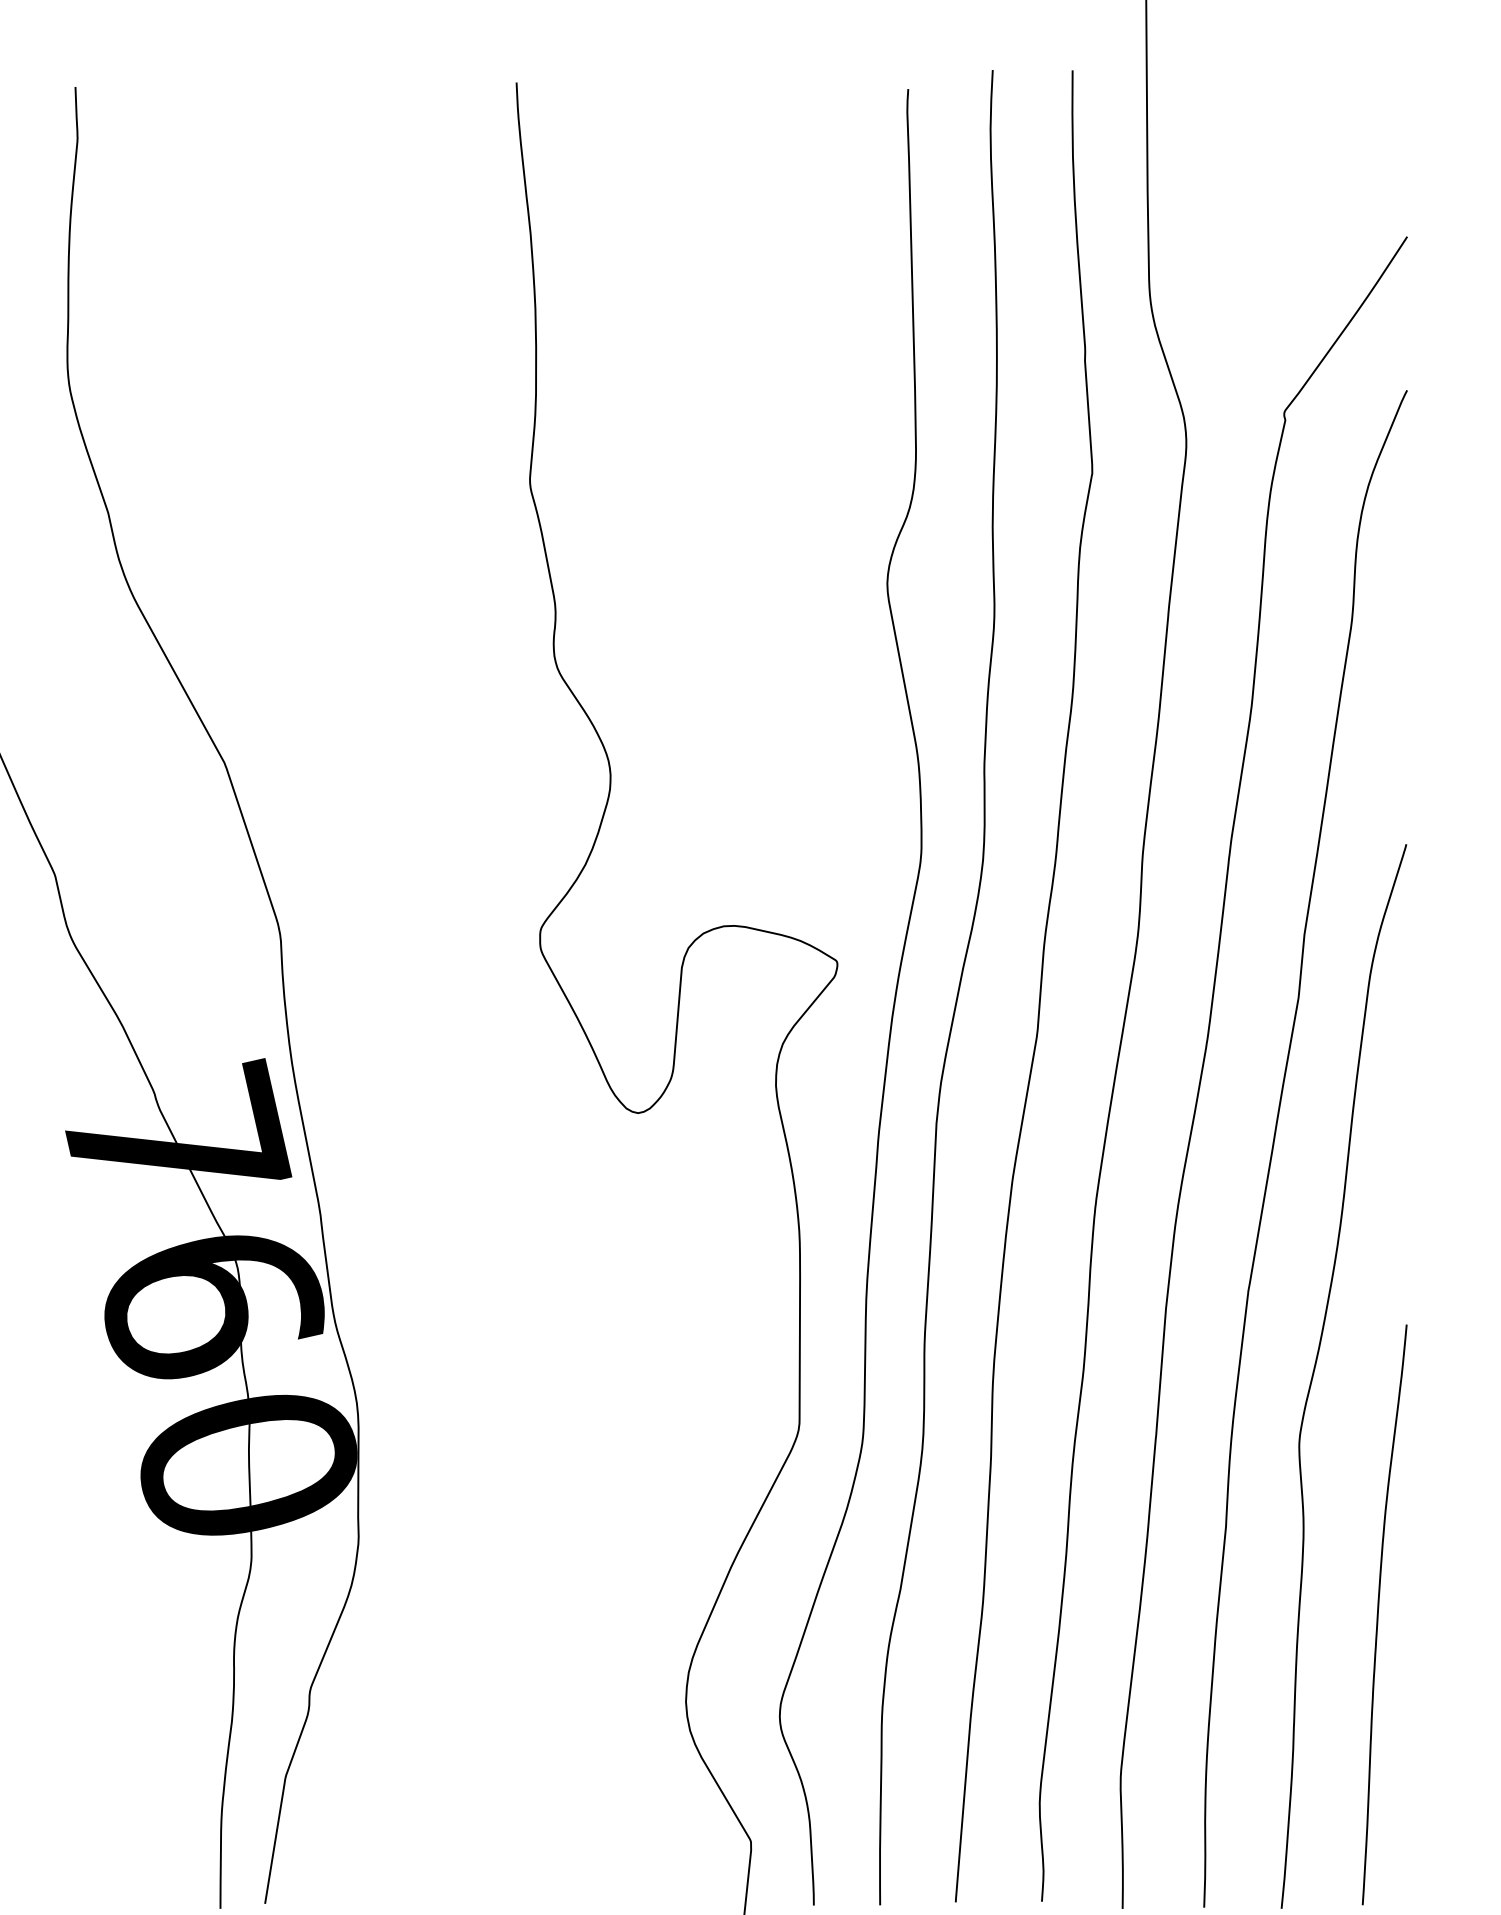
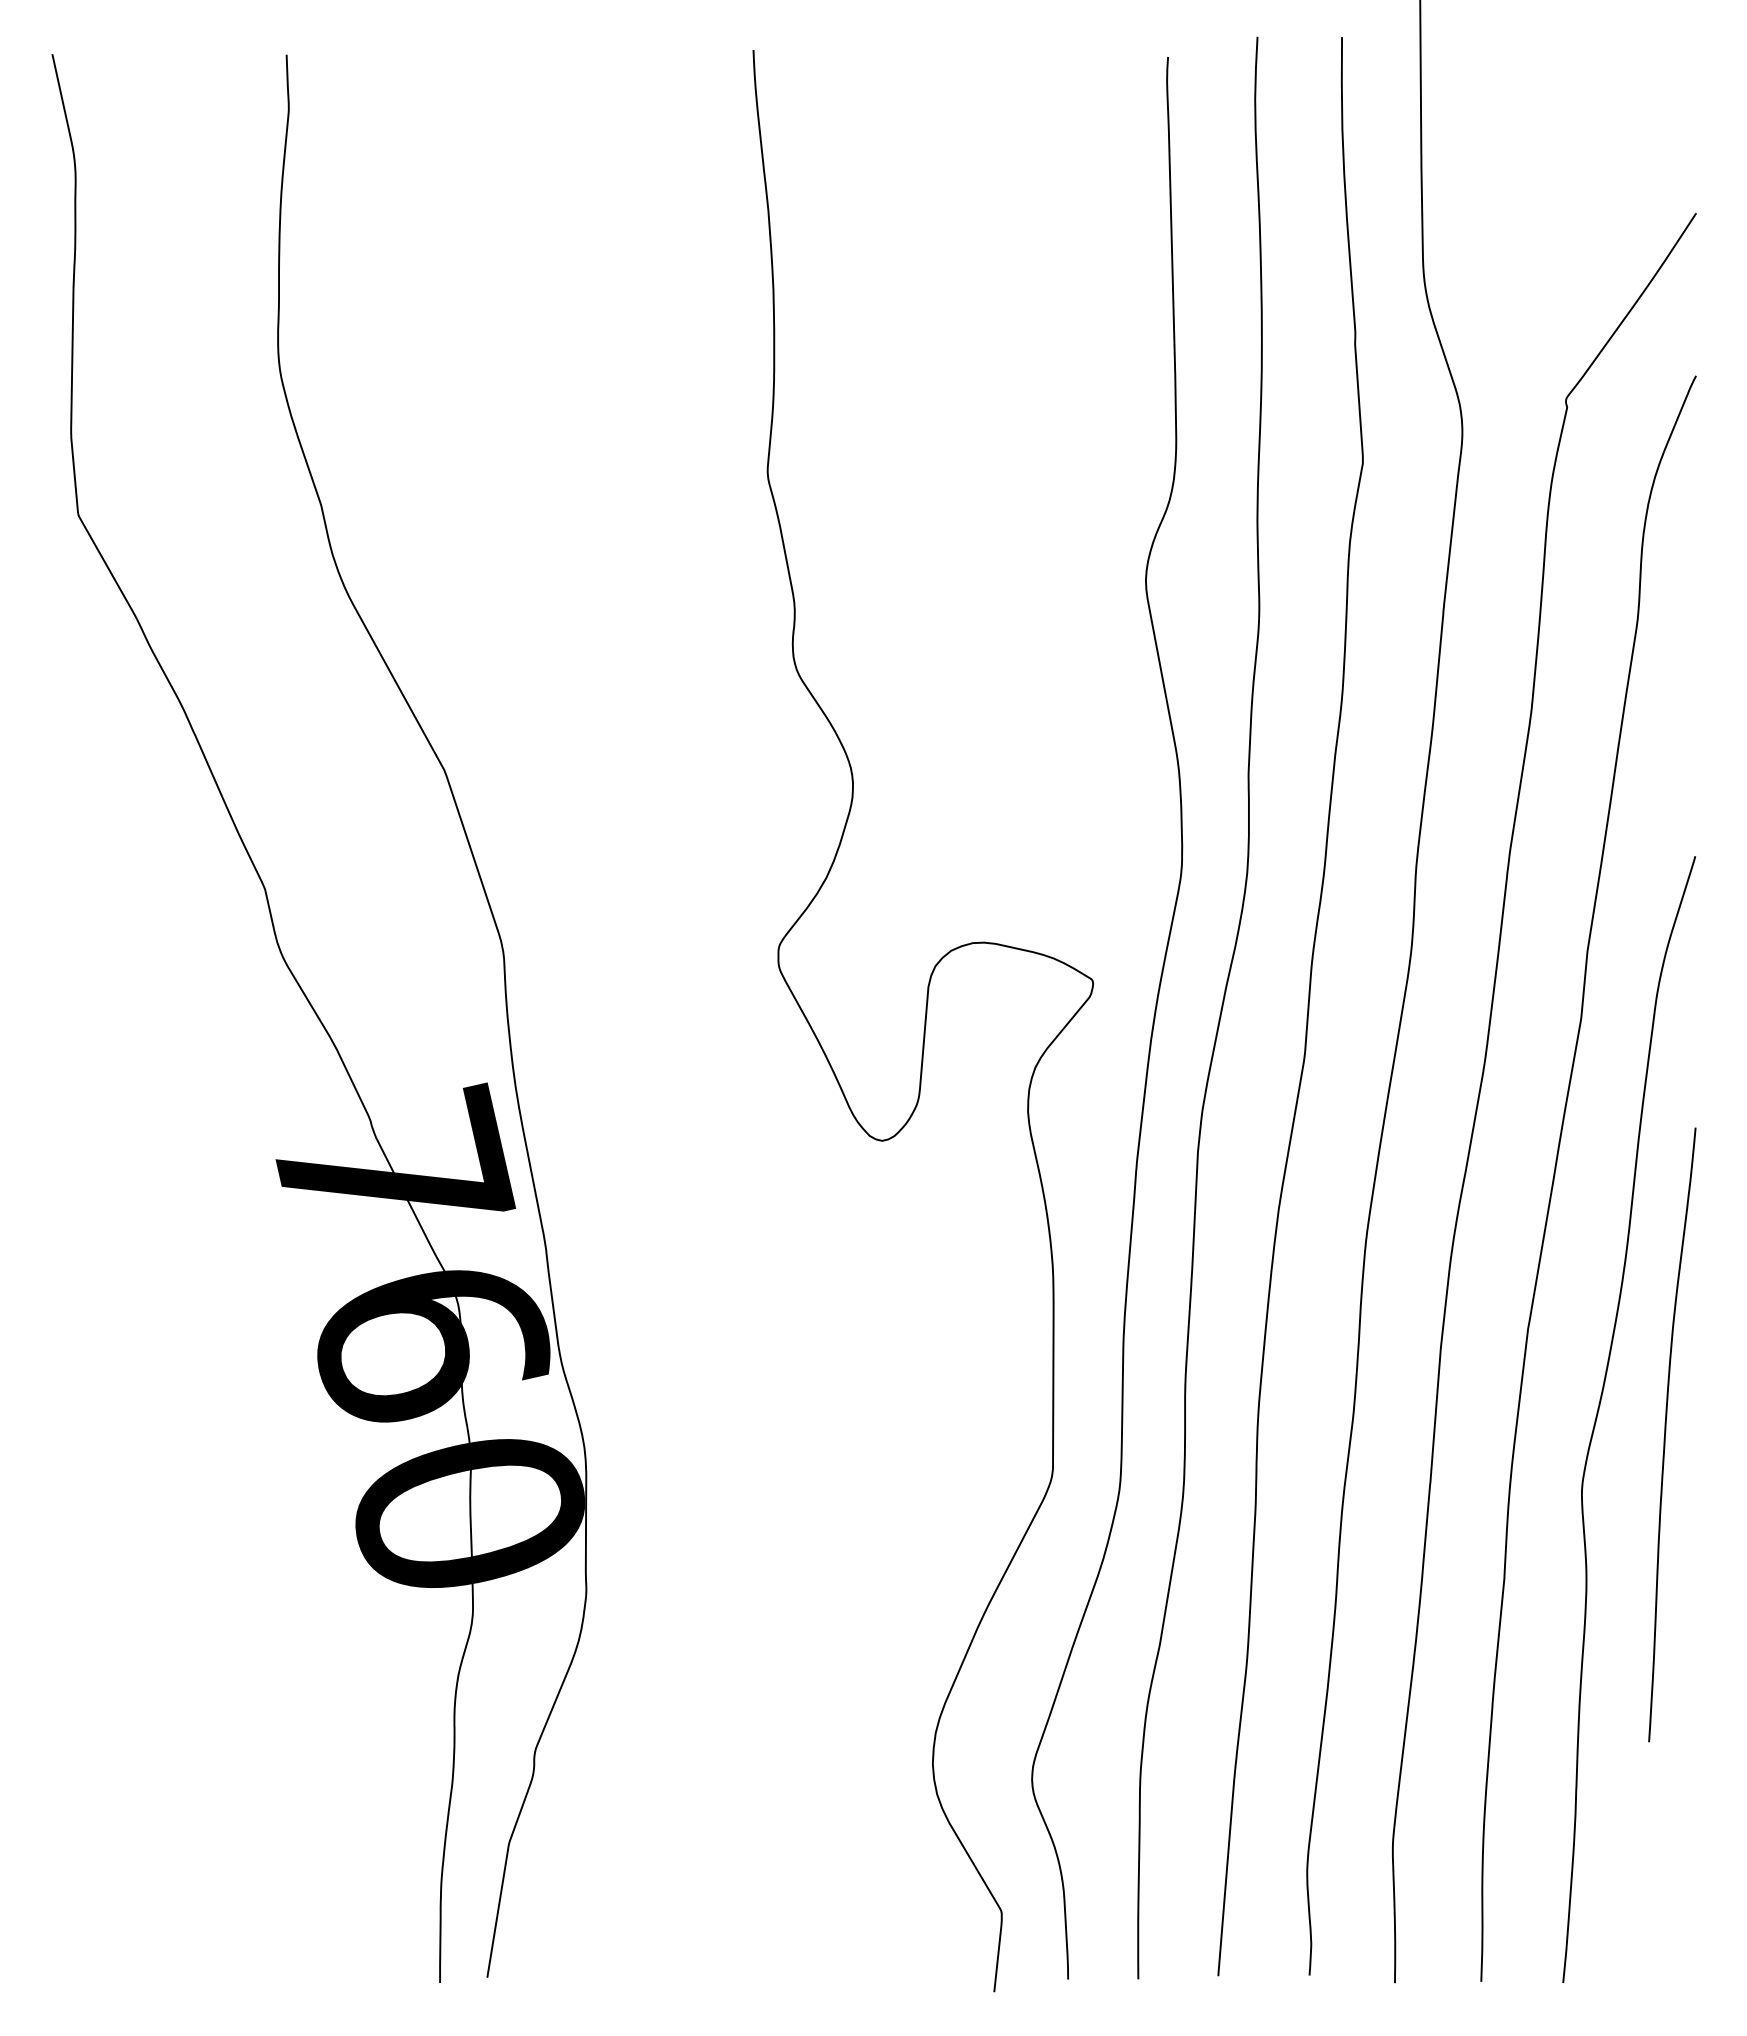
curve: (1379, 1612) -> (1666, 1432), moved

